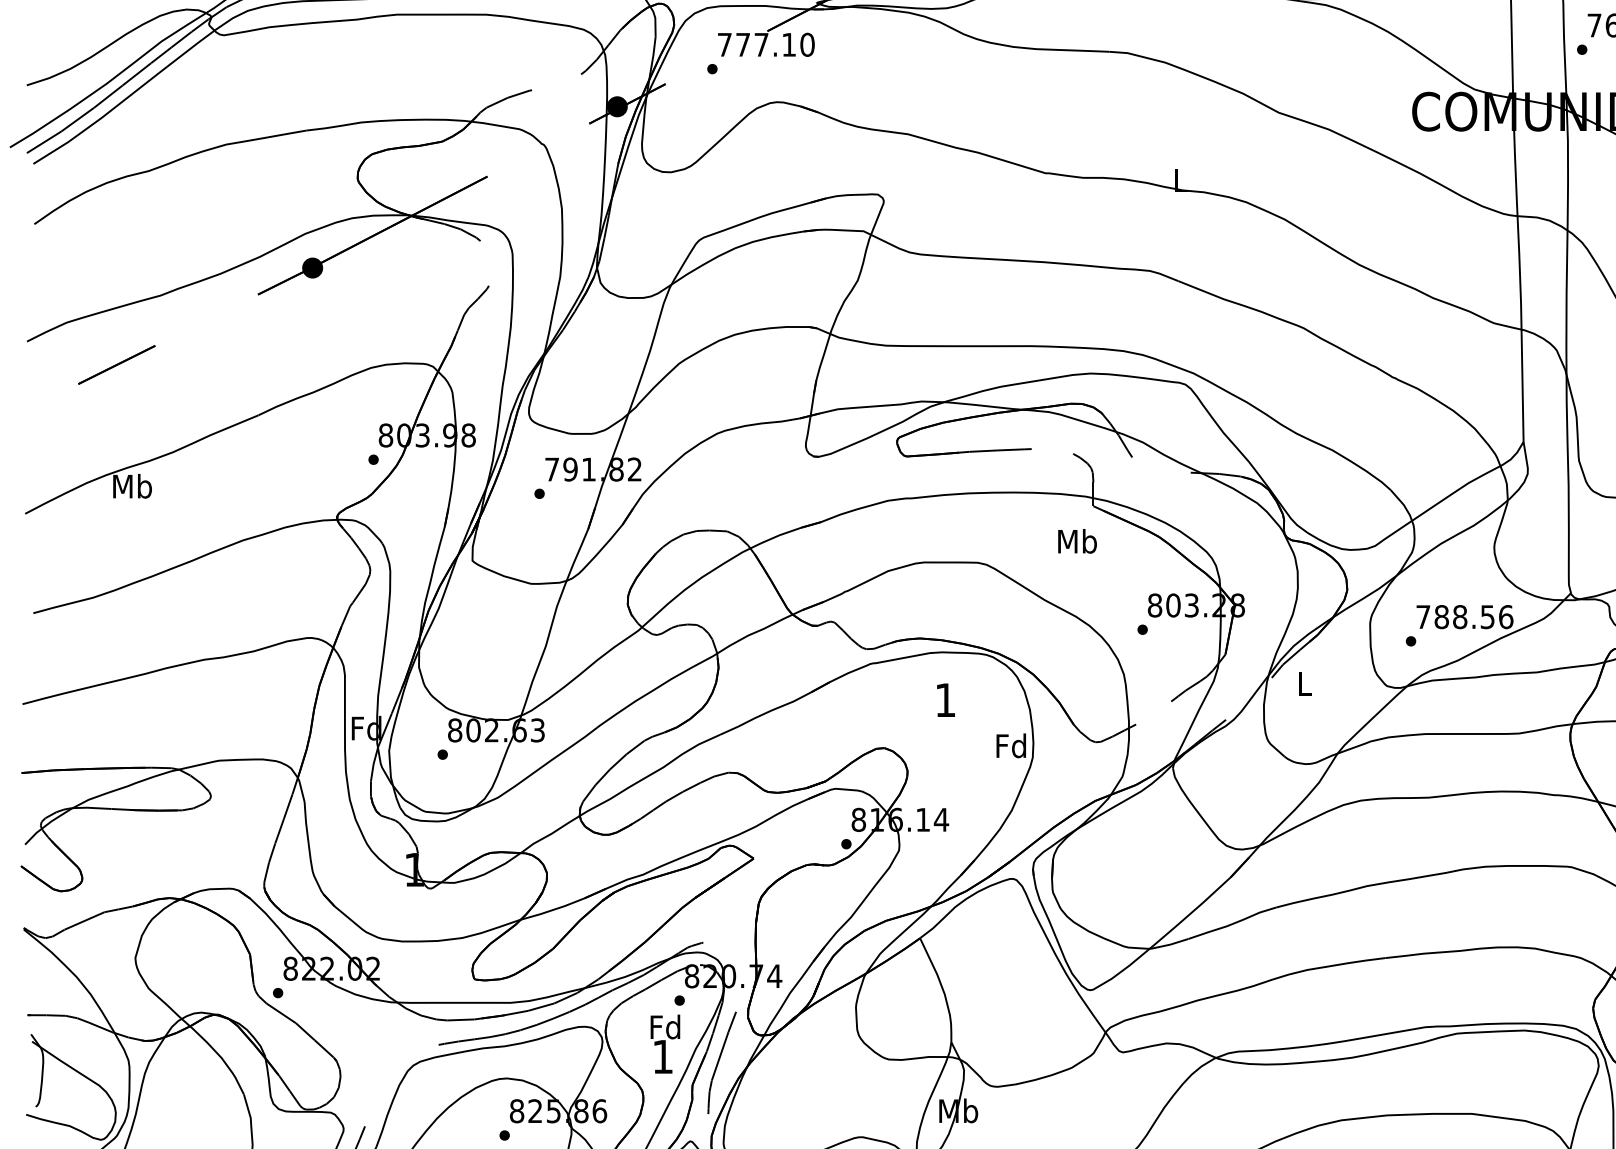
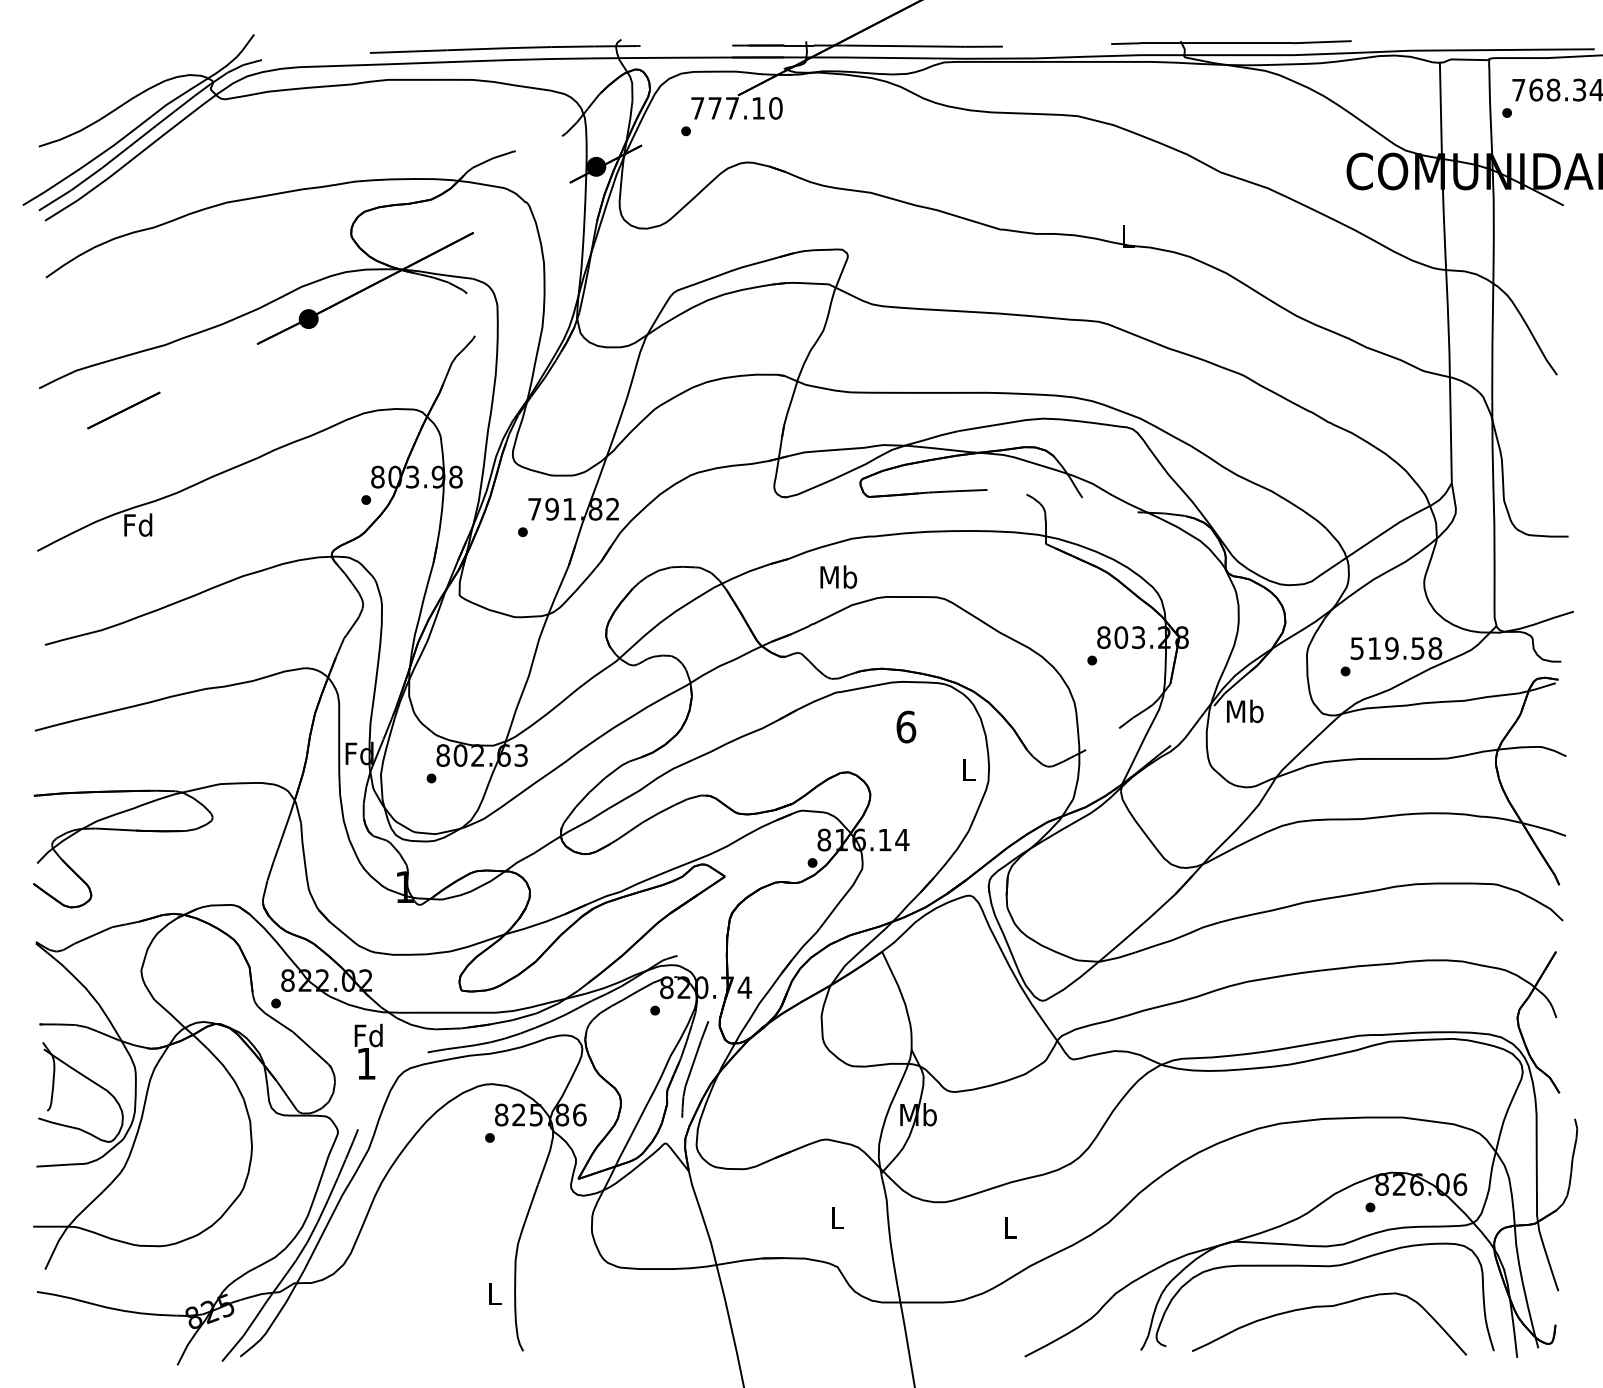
text: (132, 485) -> (138, 524), Mb -> Fd
text: (1077, 540) -> (838, 576), moved
text: (1464, 617) -> (1396, 648), 788.56 -> 519.58
text: (1305, 683) -> (1245, 711), L -> Mb
text: (945, 699) -> (906, 726), 1 -> 6
text: (1011, 745) -> (968, 769), Fd -> L
text: (665, 1043) -> (368, 1051), moved

